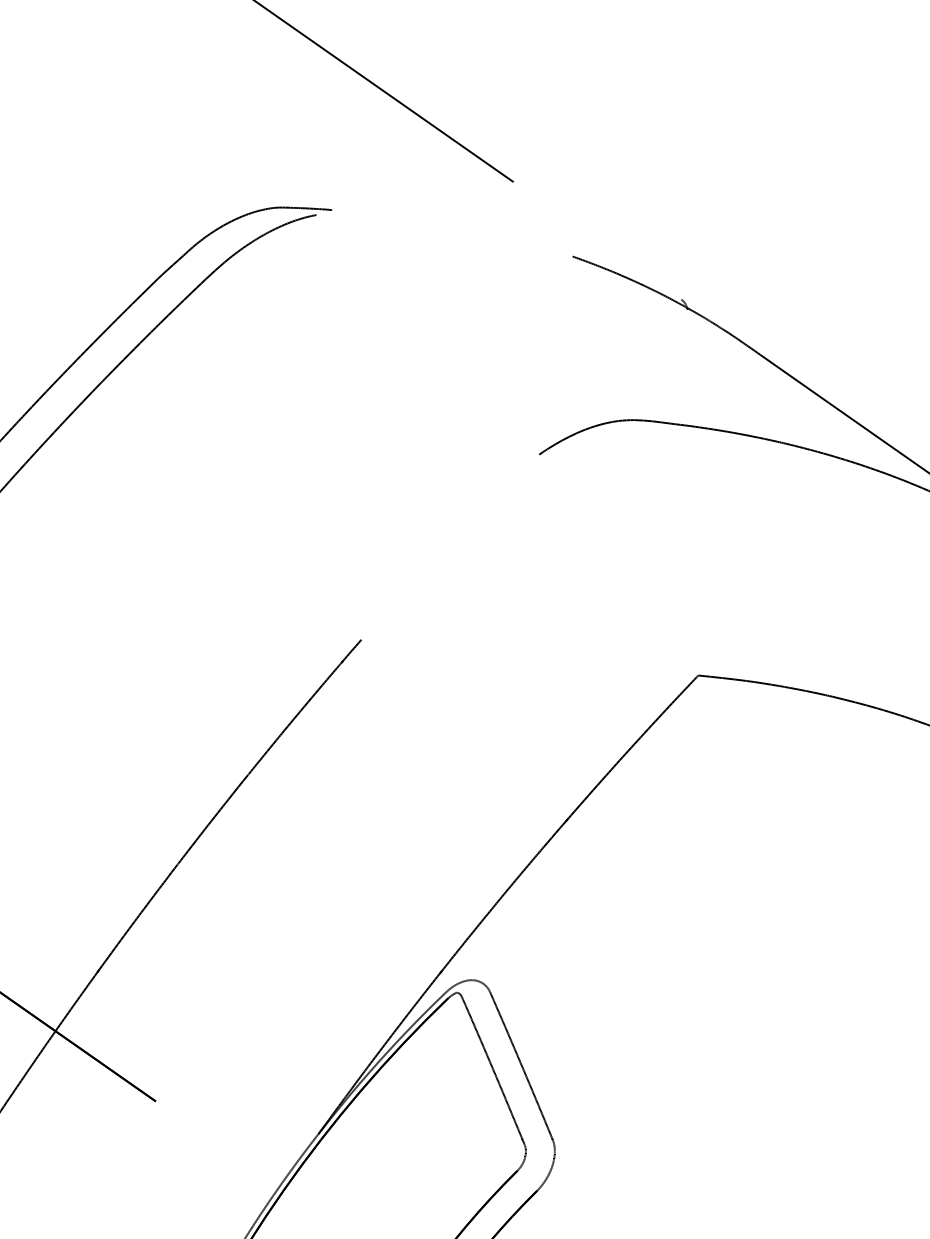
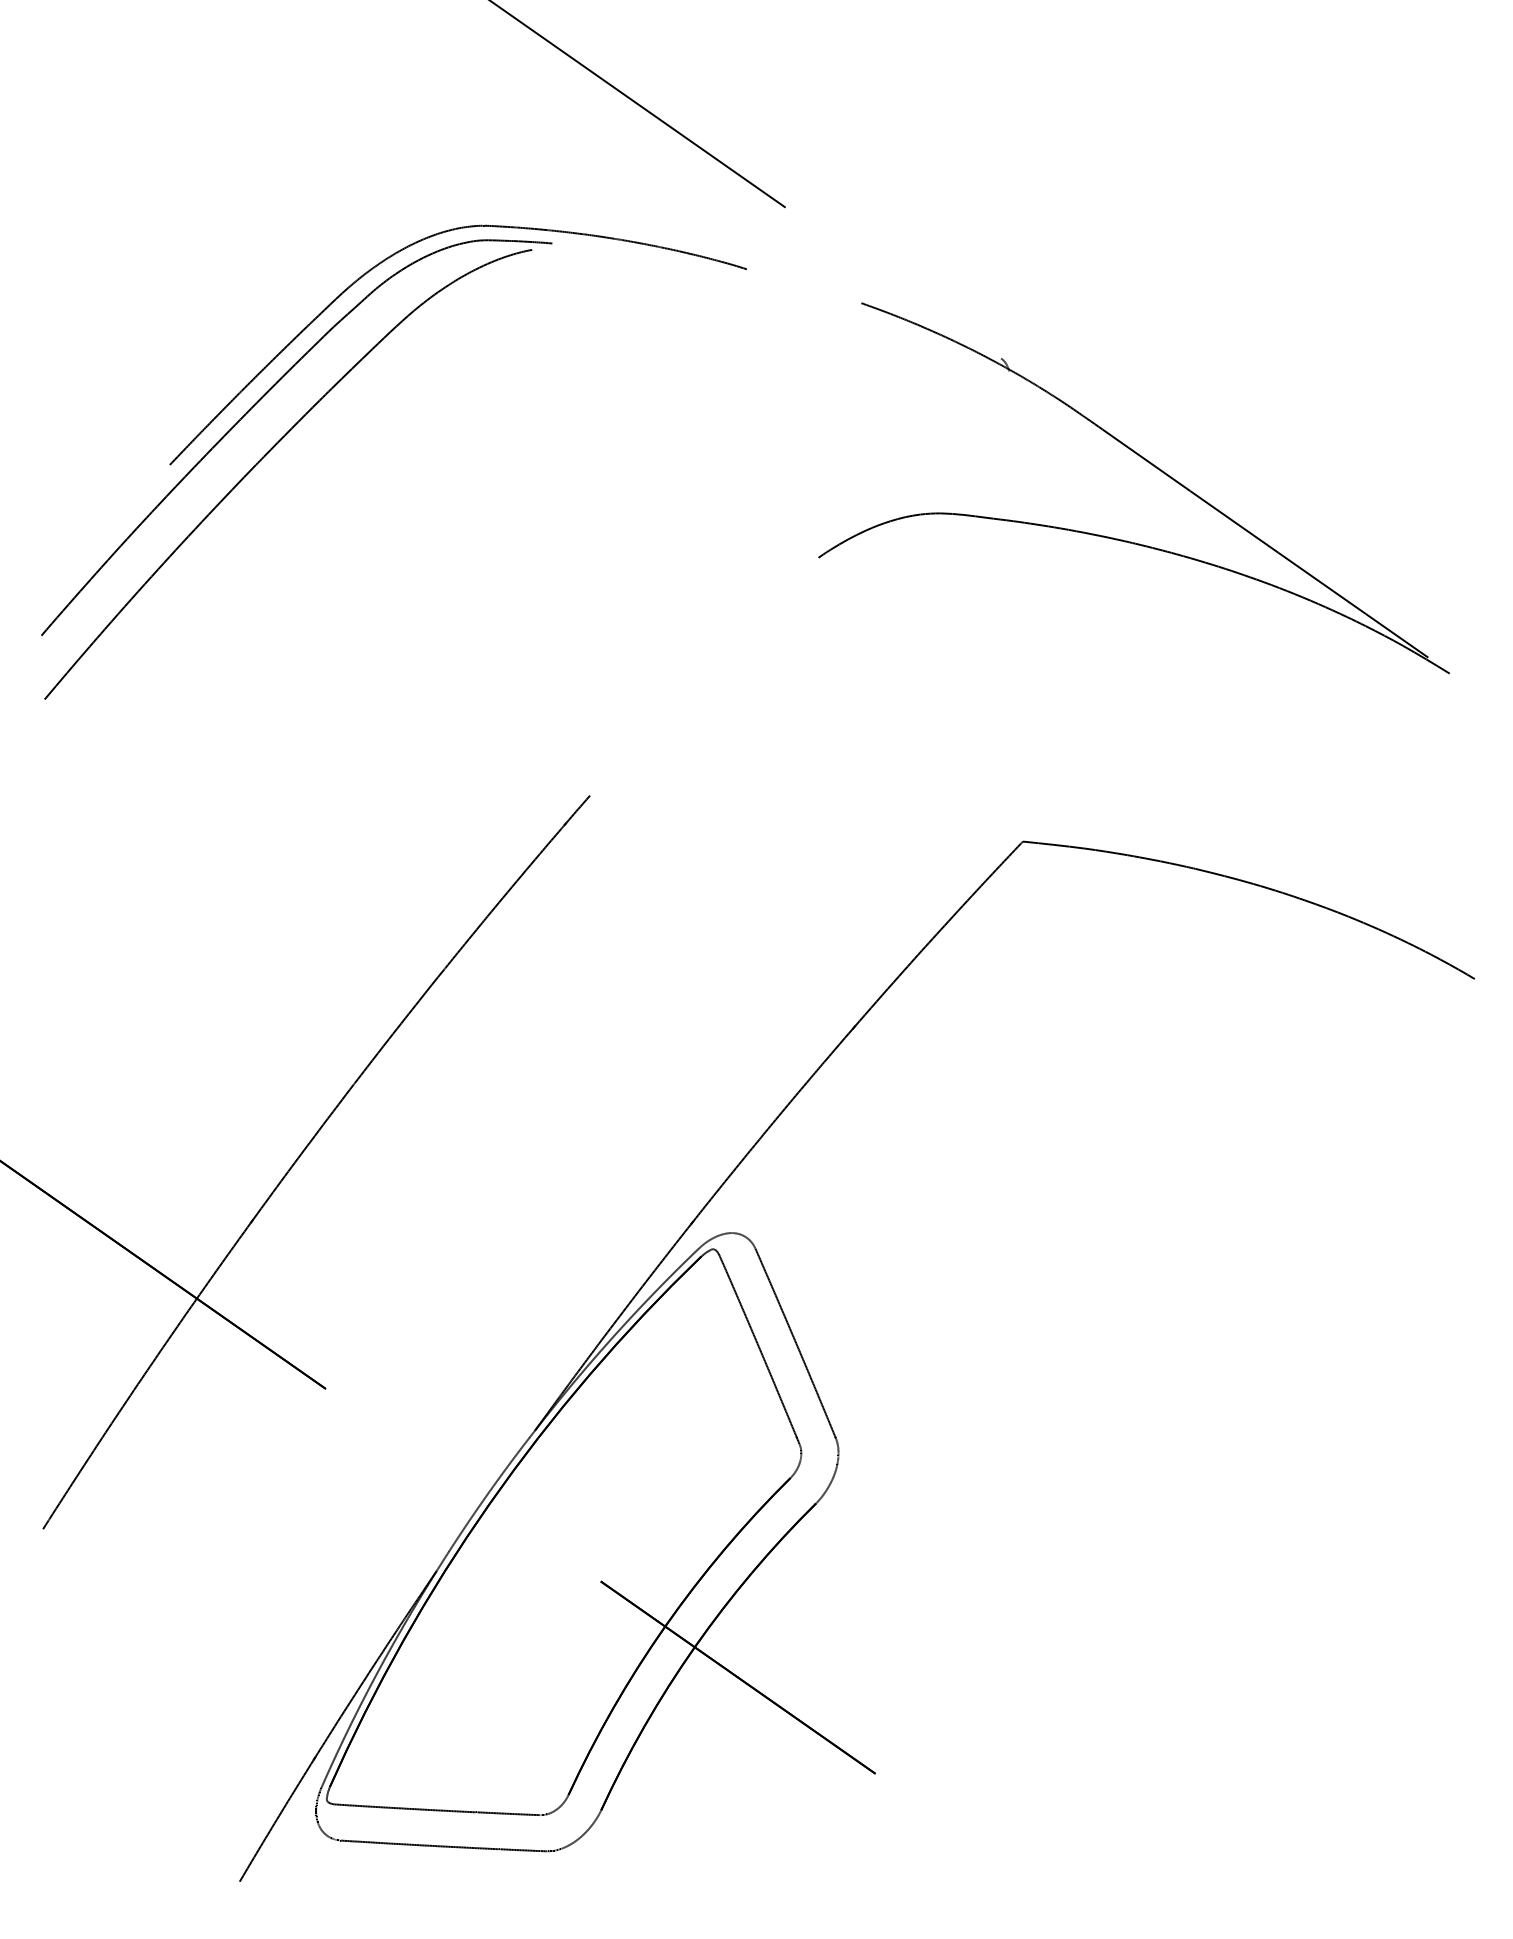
curve: (214, 216) -> (401, 251), added

